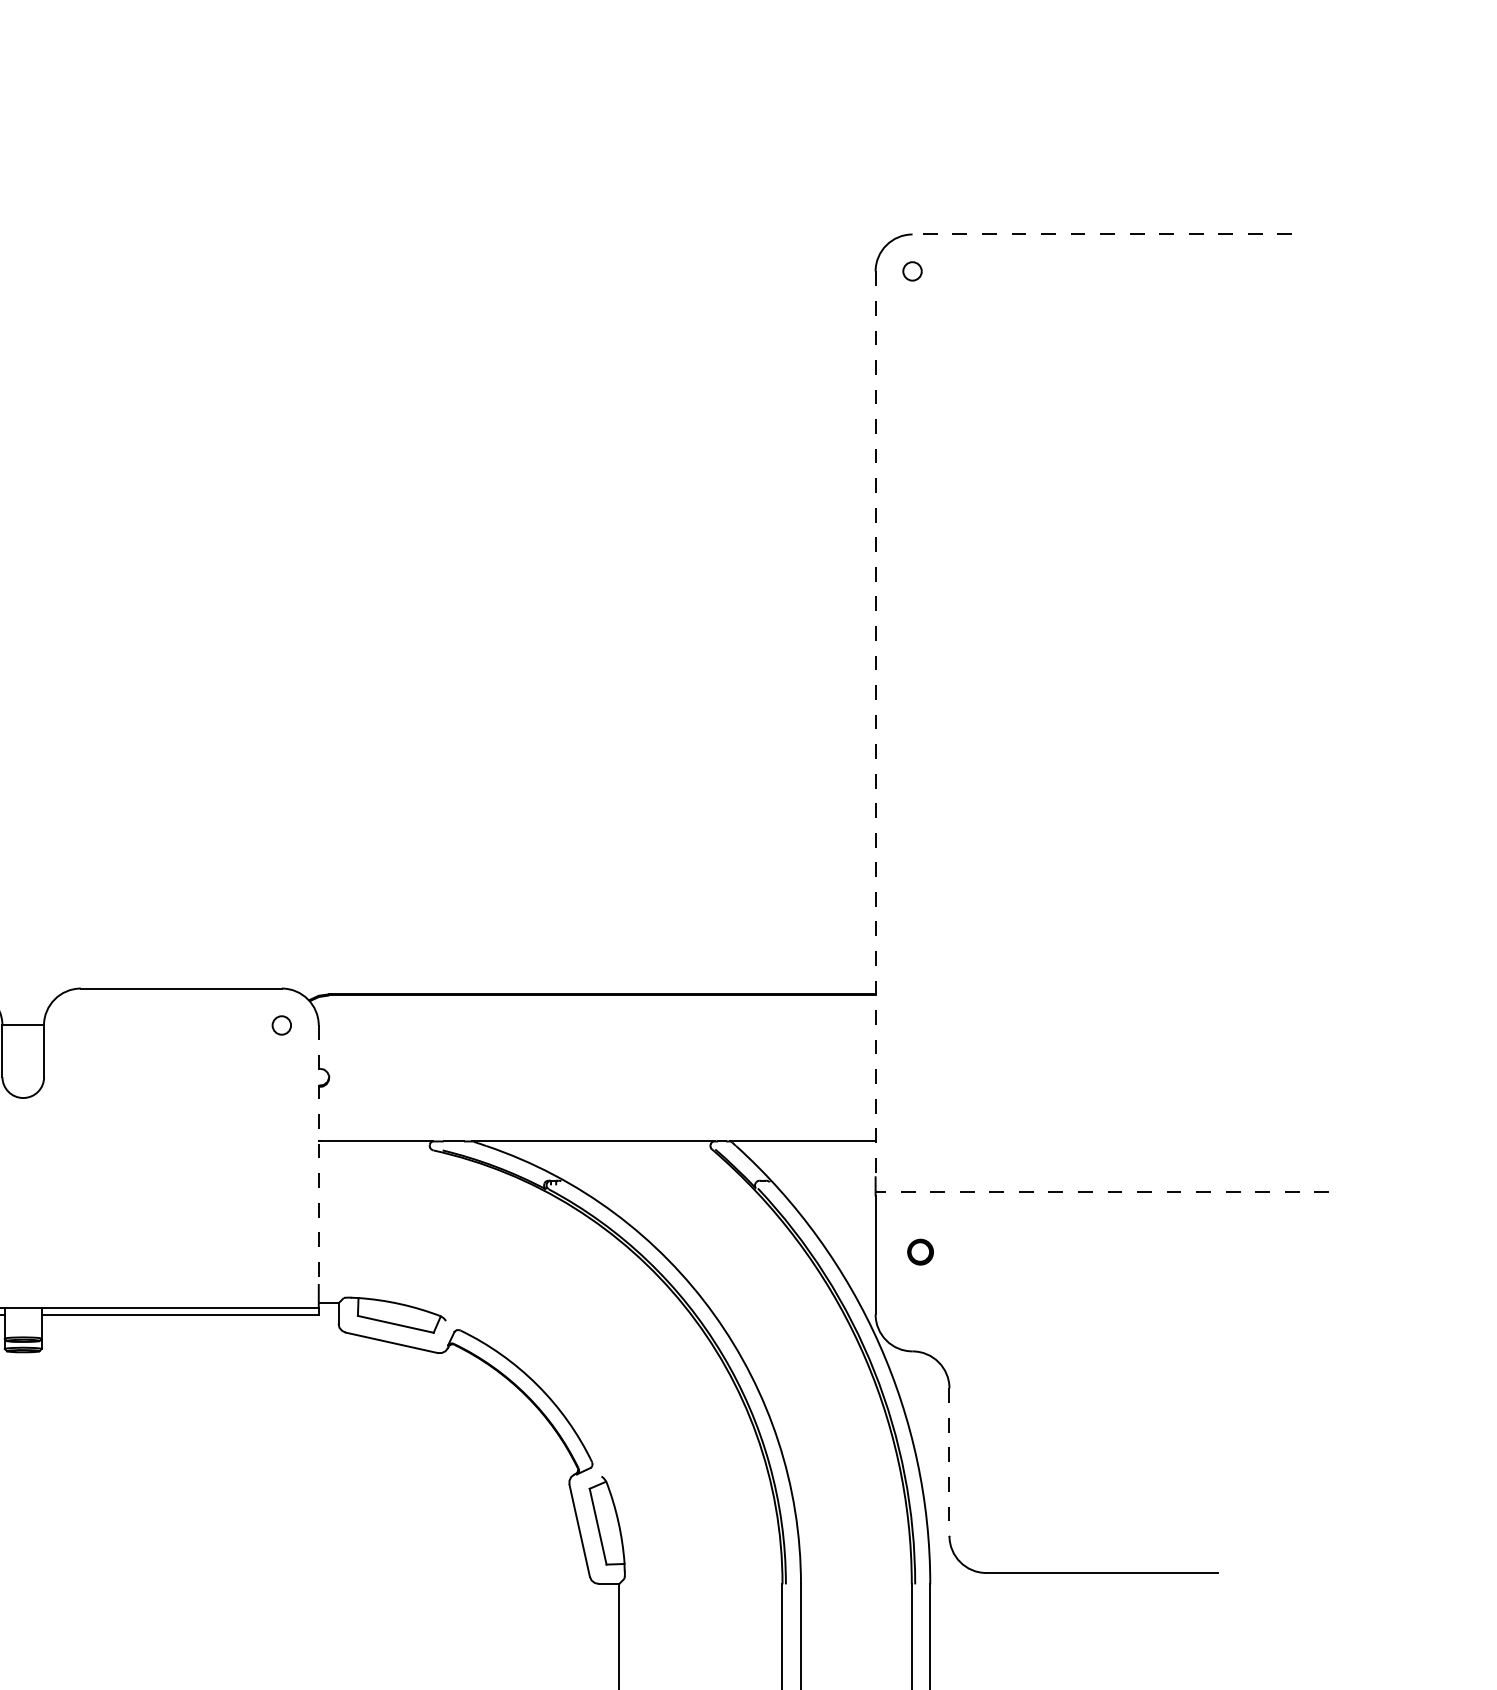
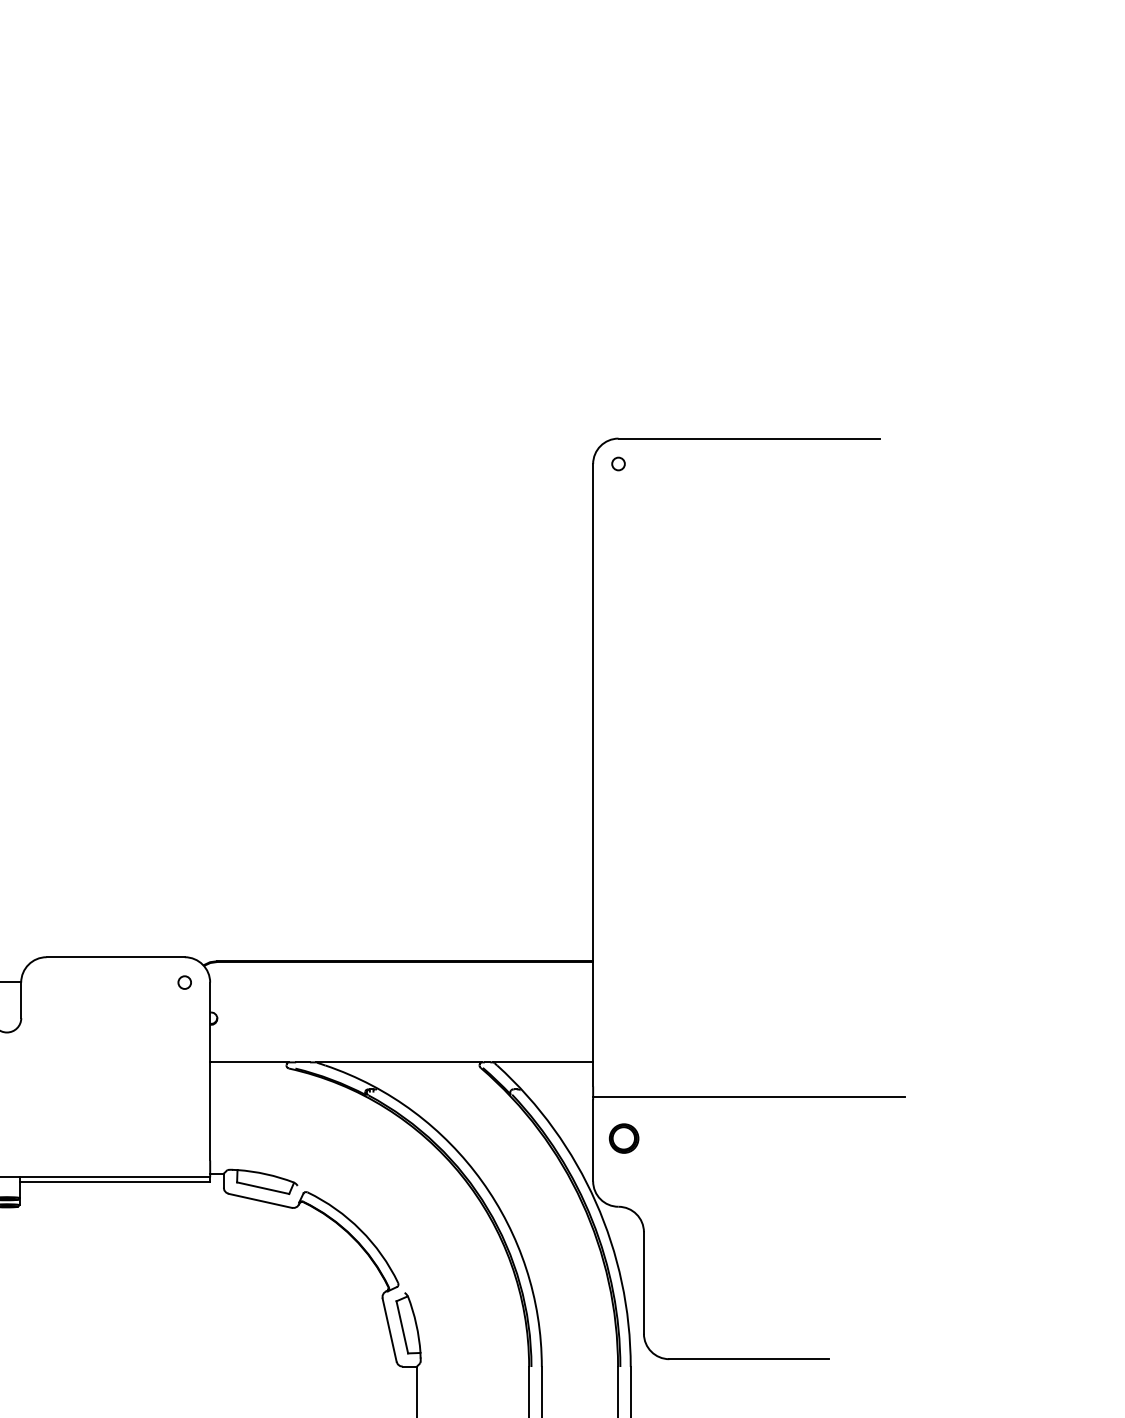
line: (1102, 234) -> (749, 438), dashed -> solid
line: (876, 724) -> (593, 775), dashed -> solid
line: (319, 1154) -> (210, 1071), dashed -> solid
line: (1102, 1192) -> (749, 1097), dashed -> solid
part: (919, 1252) -> (623, 1138), size x1.67
line: (948, 1461) -> (643, 1282), dashed -> solid

